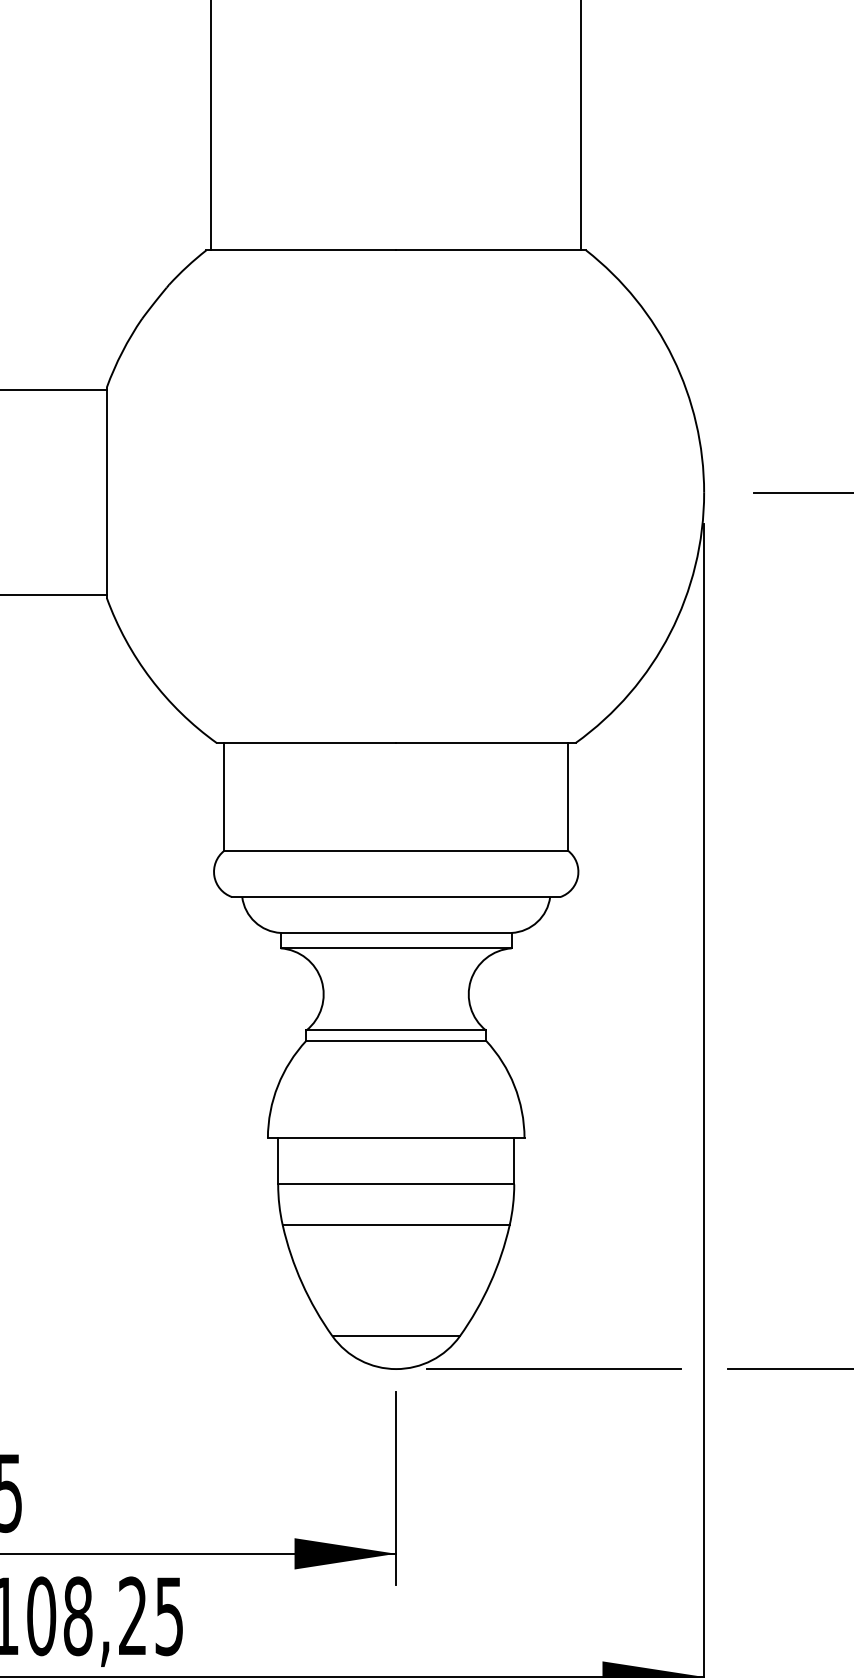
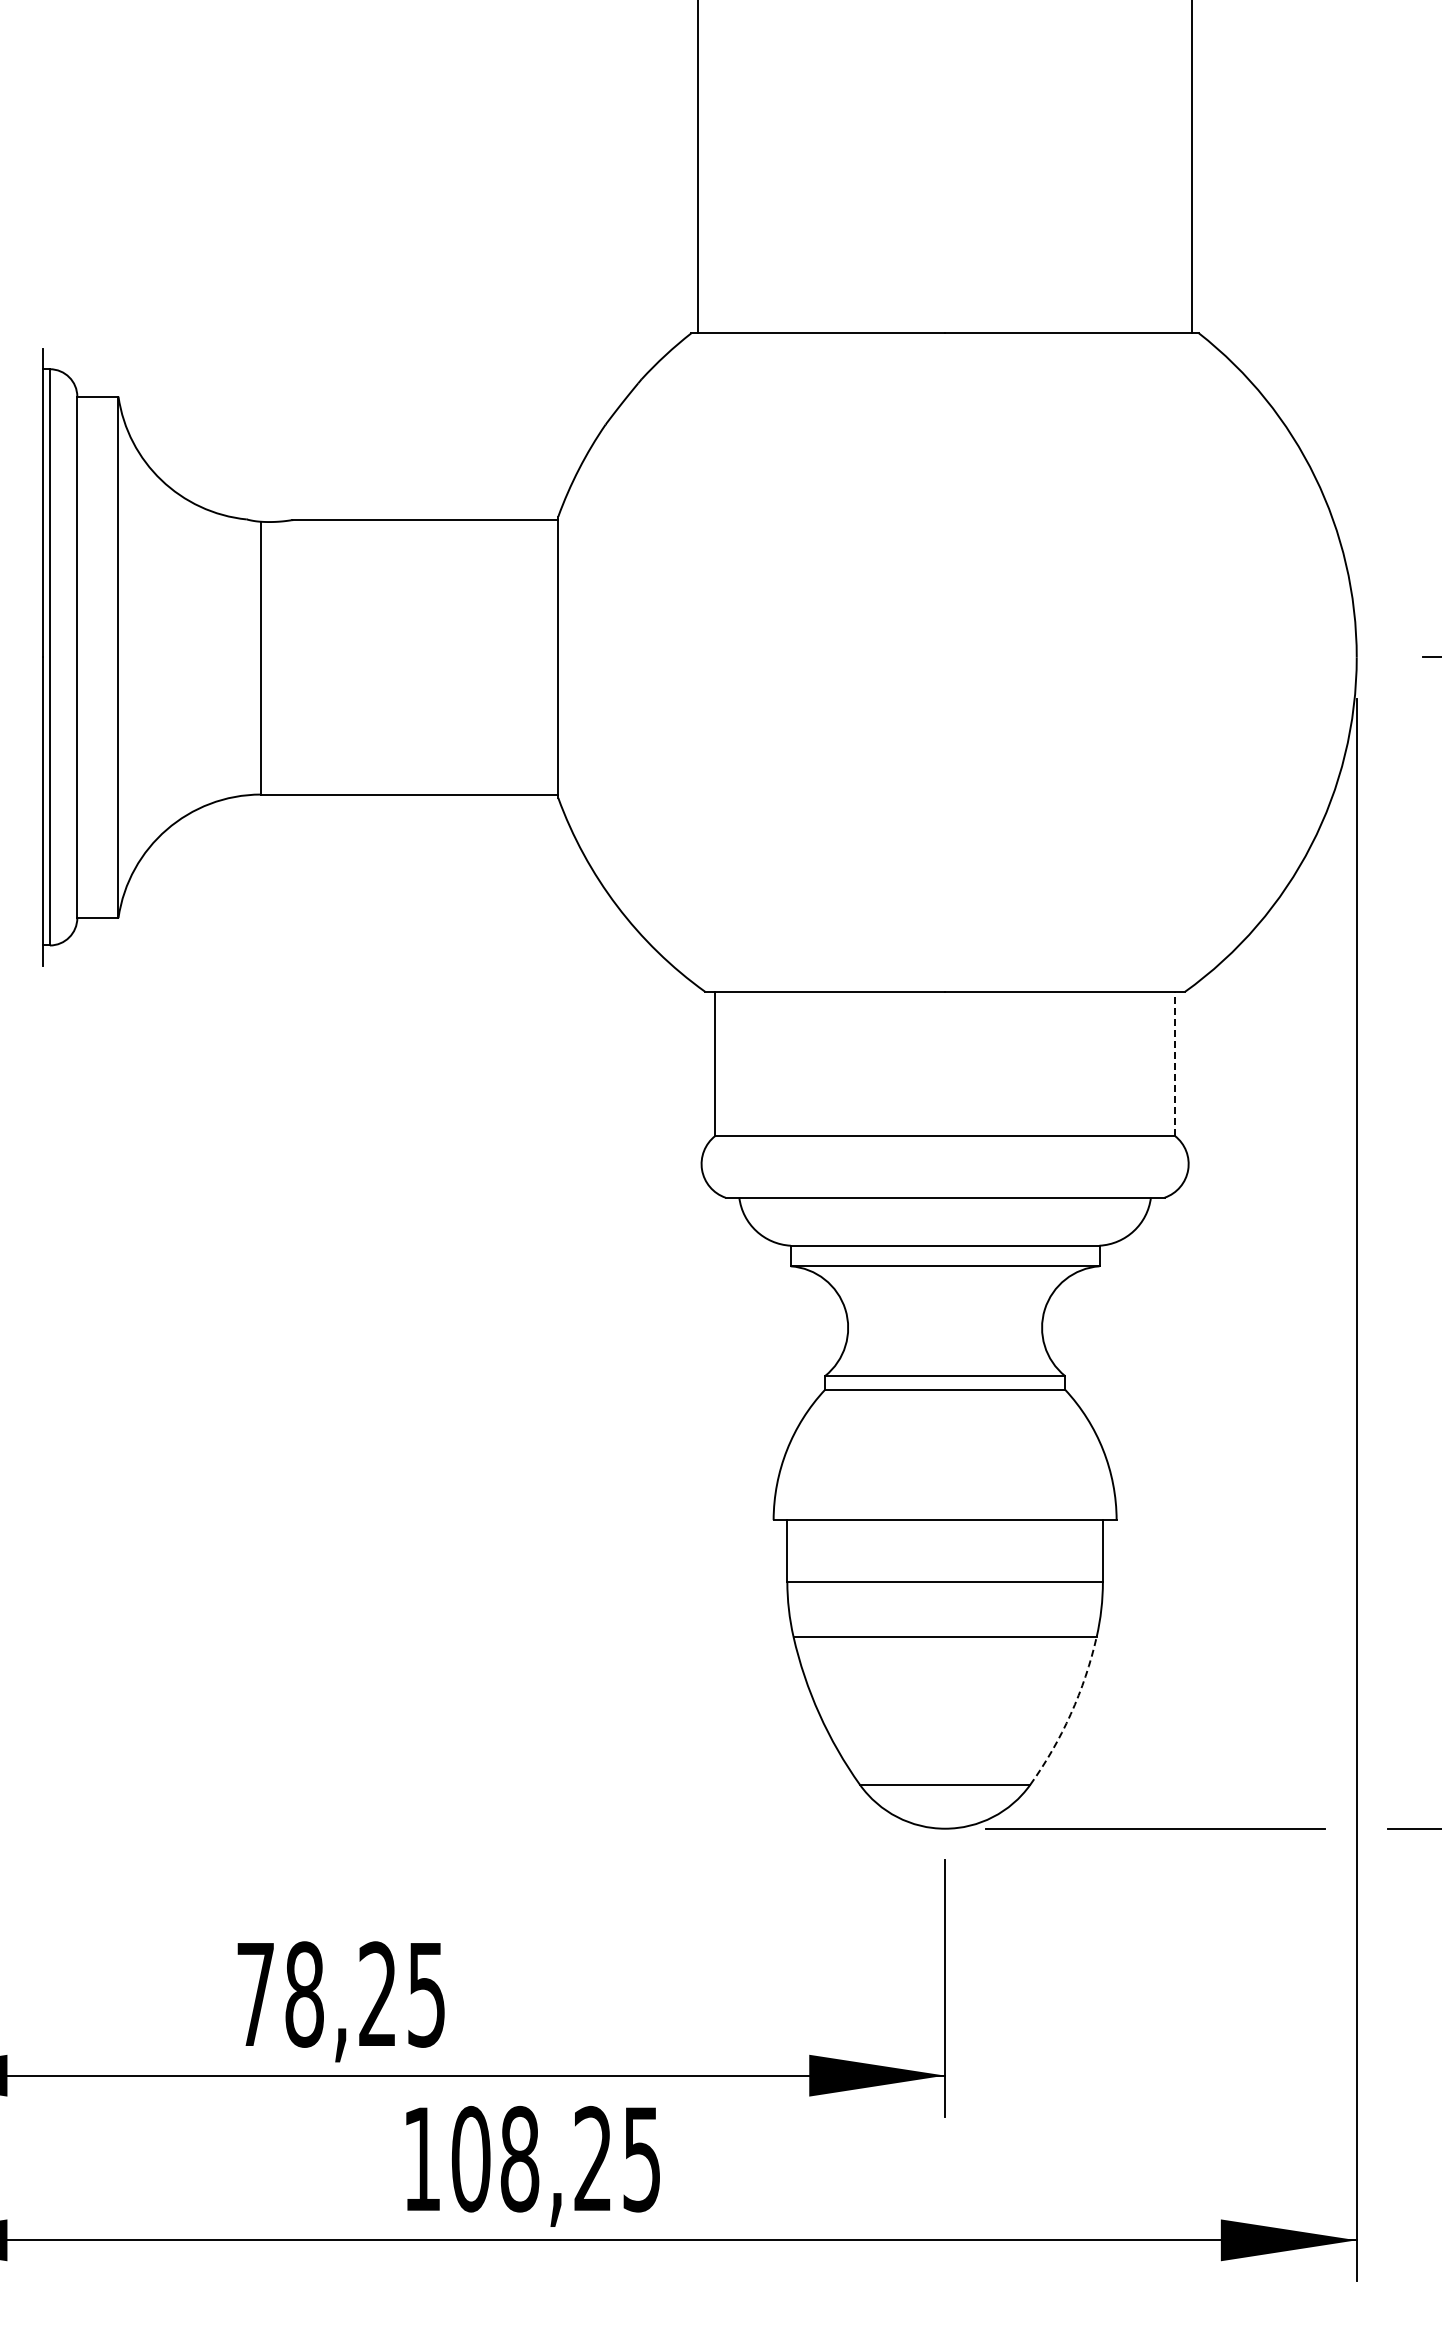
line: (567, 796) -> (1174, 1063), solid -> dashed
arc: (490, 1283) -> (1070, 1714), solid -> dashed

